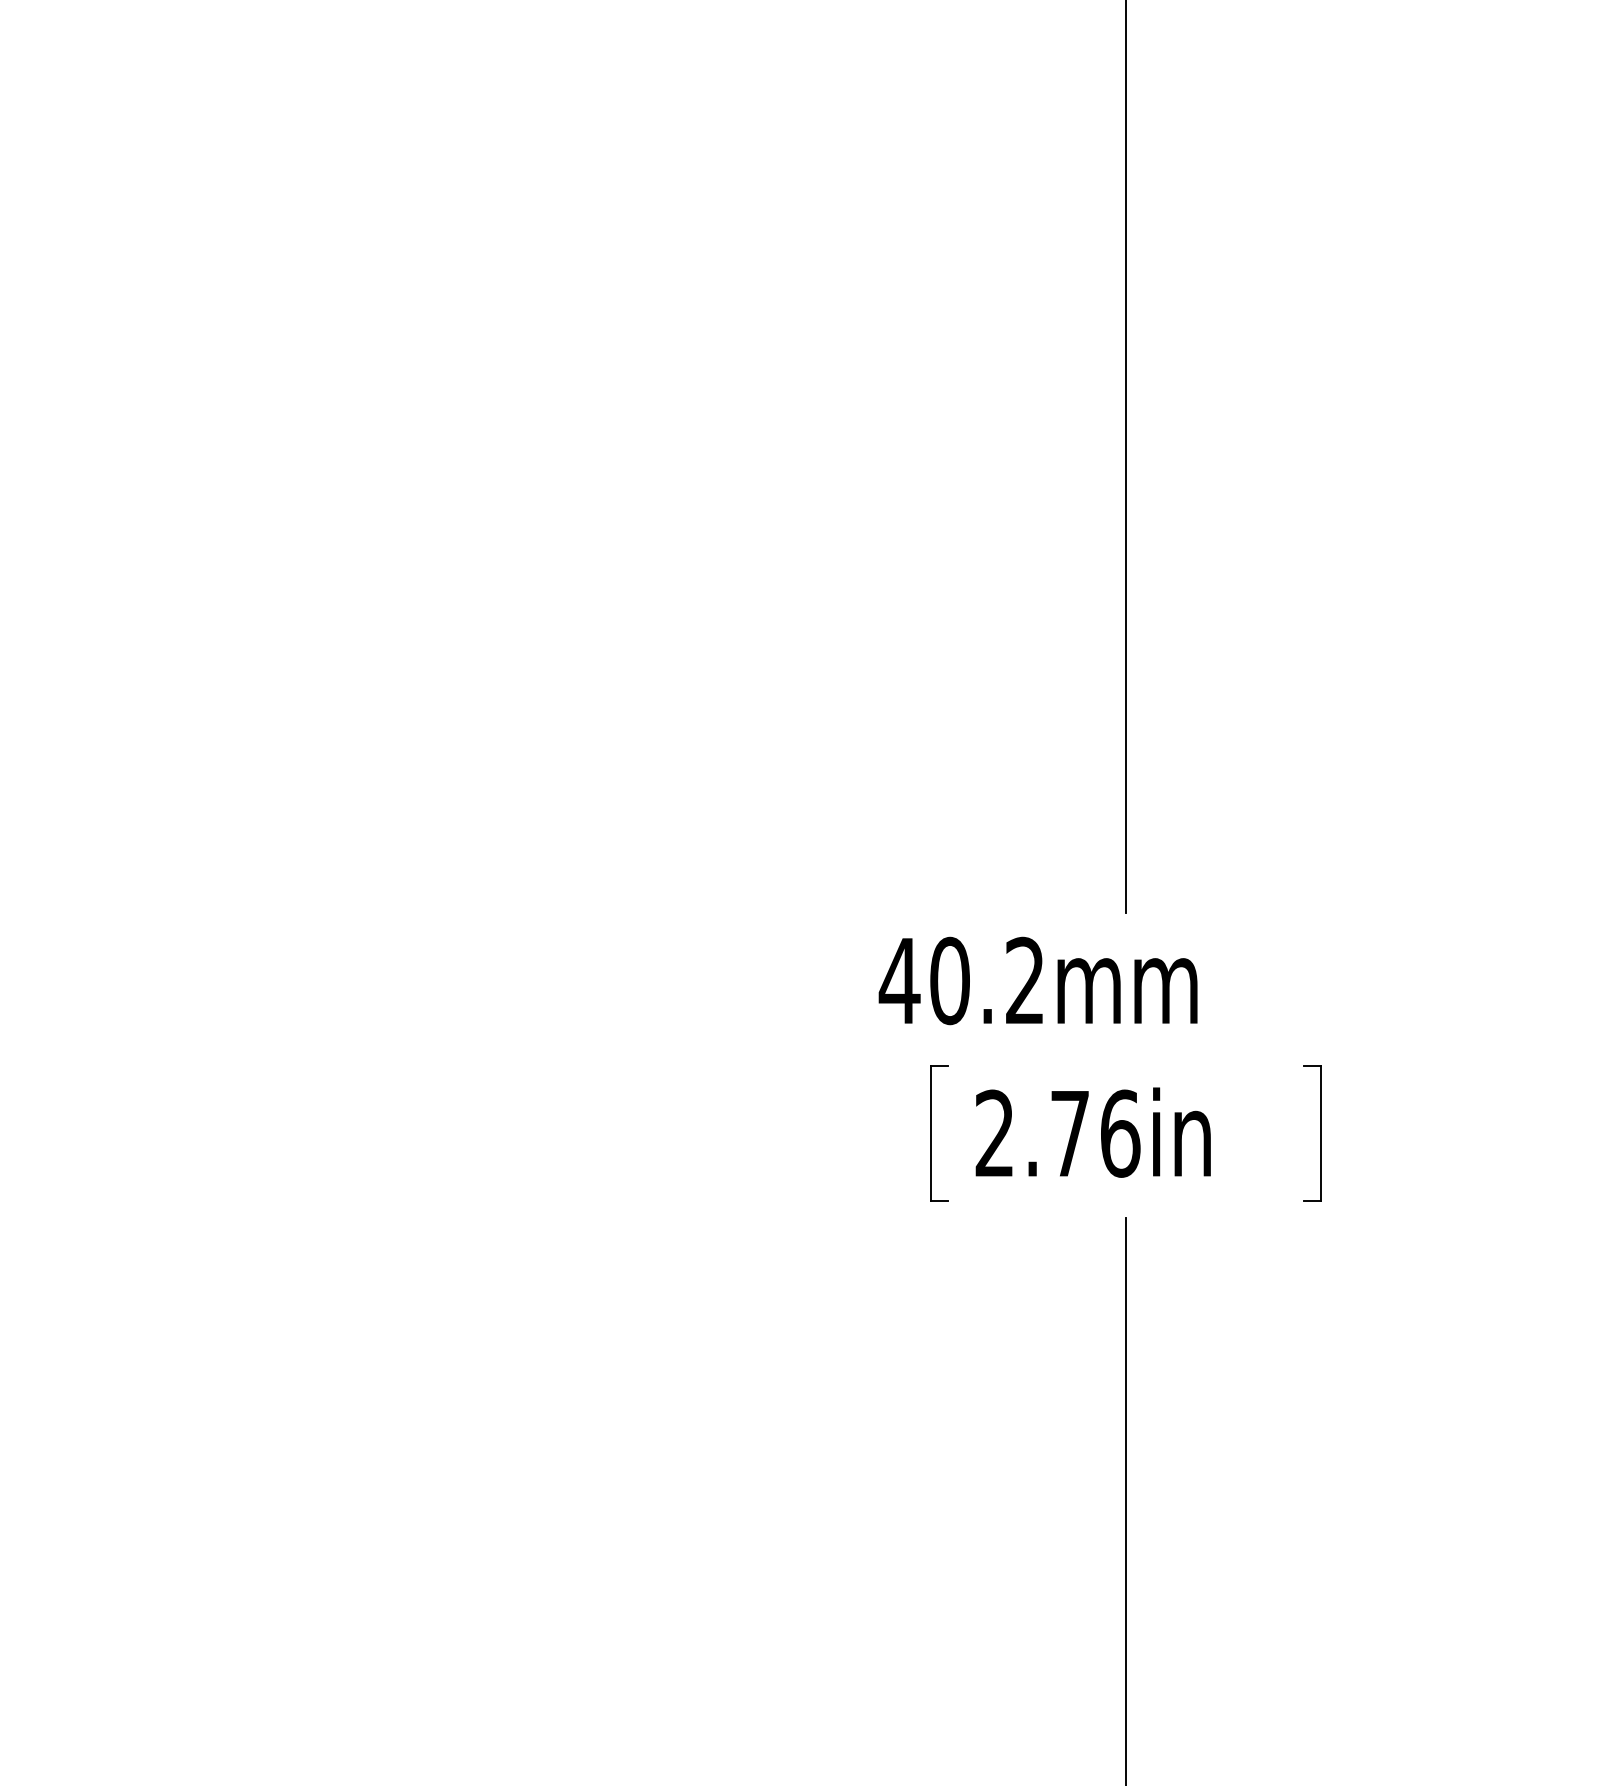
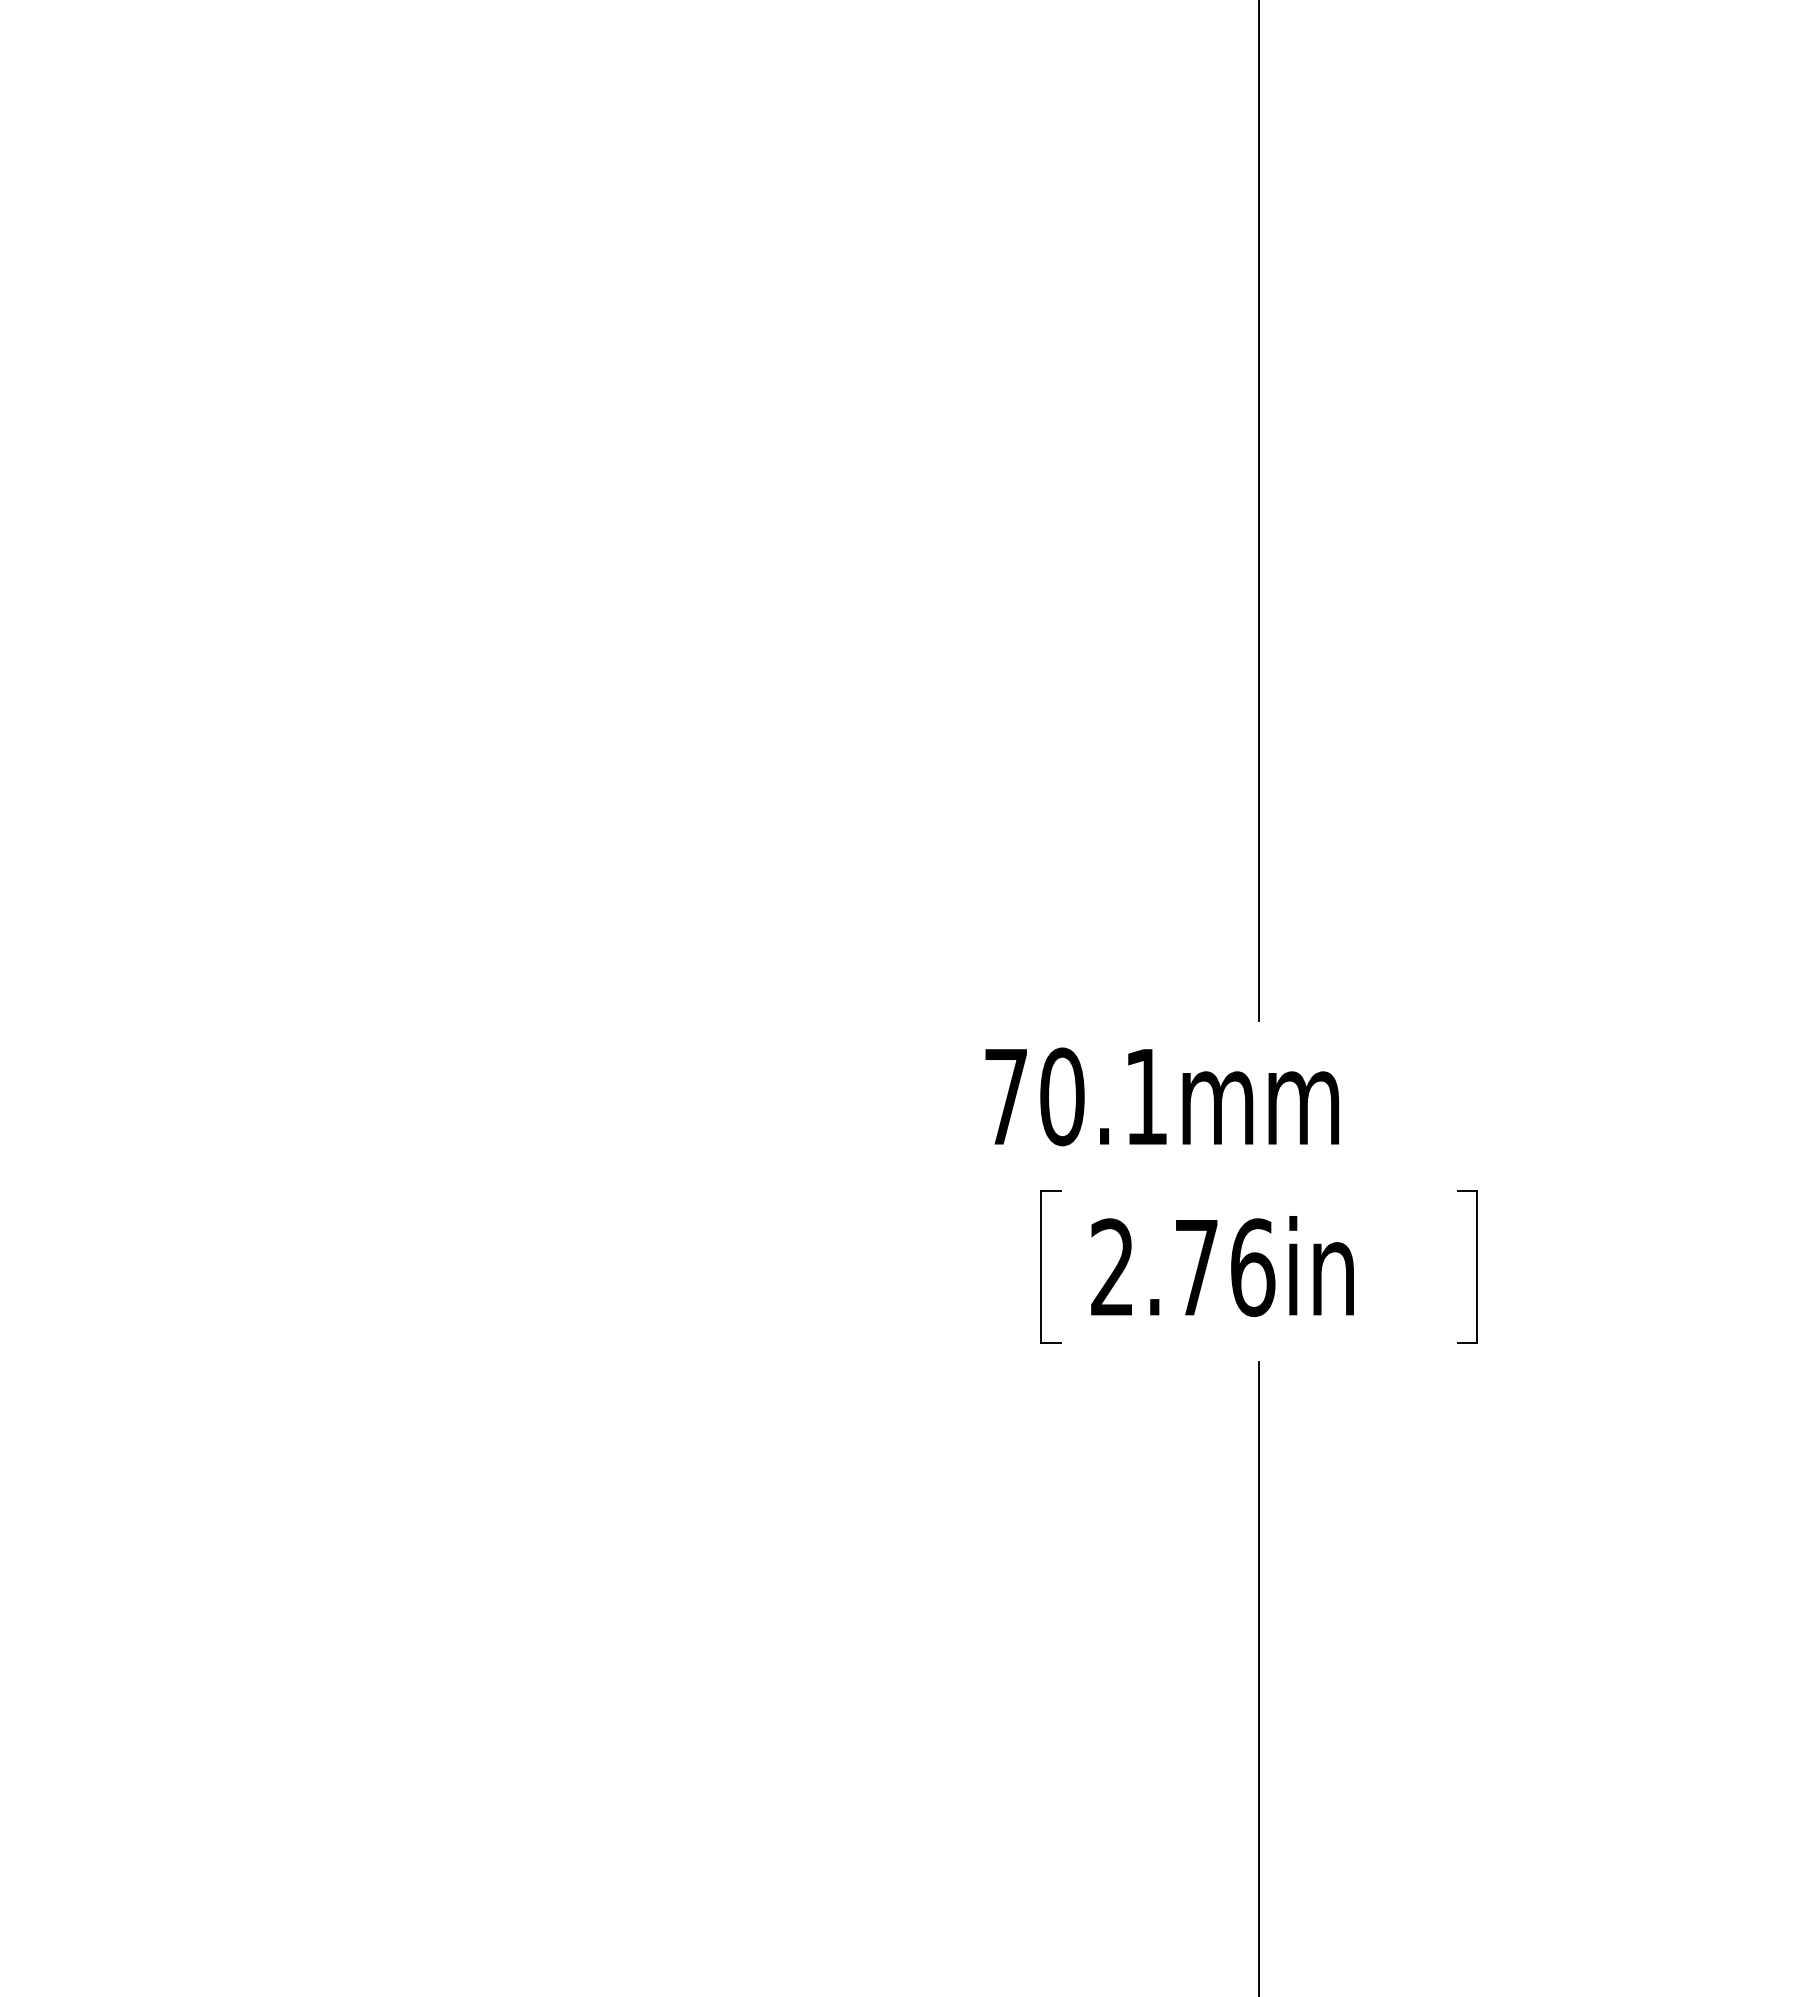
text: (960, 979) -> (1074, 1095), 40.2mm -> 70.1mm

